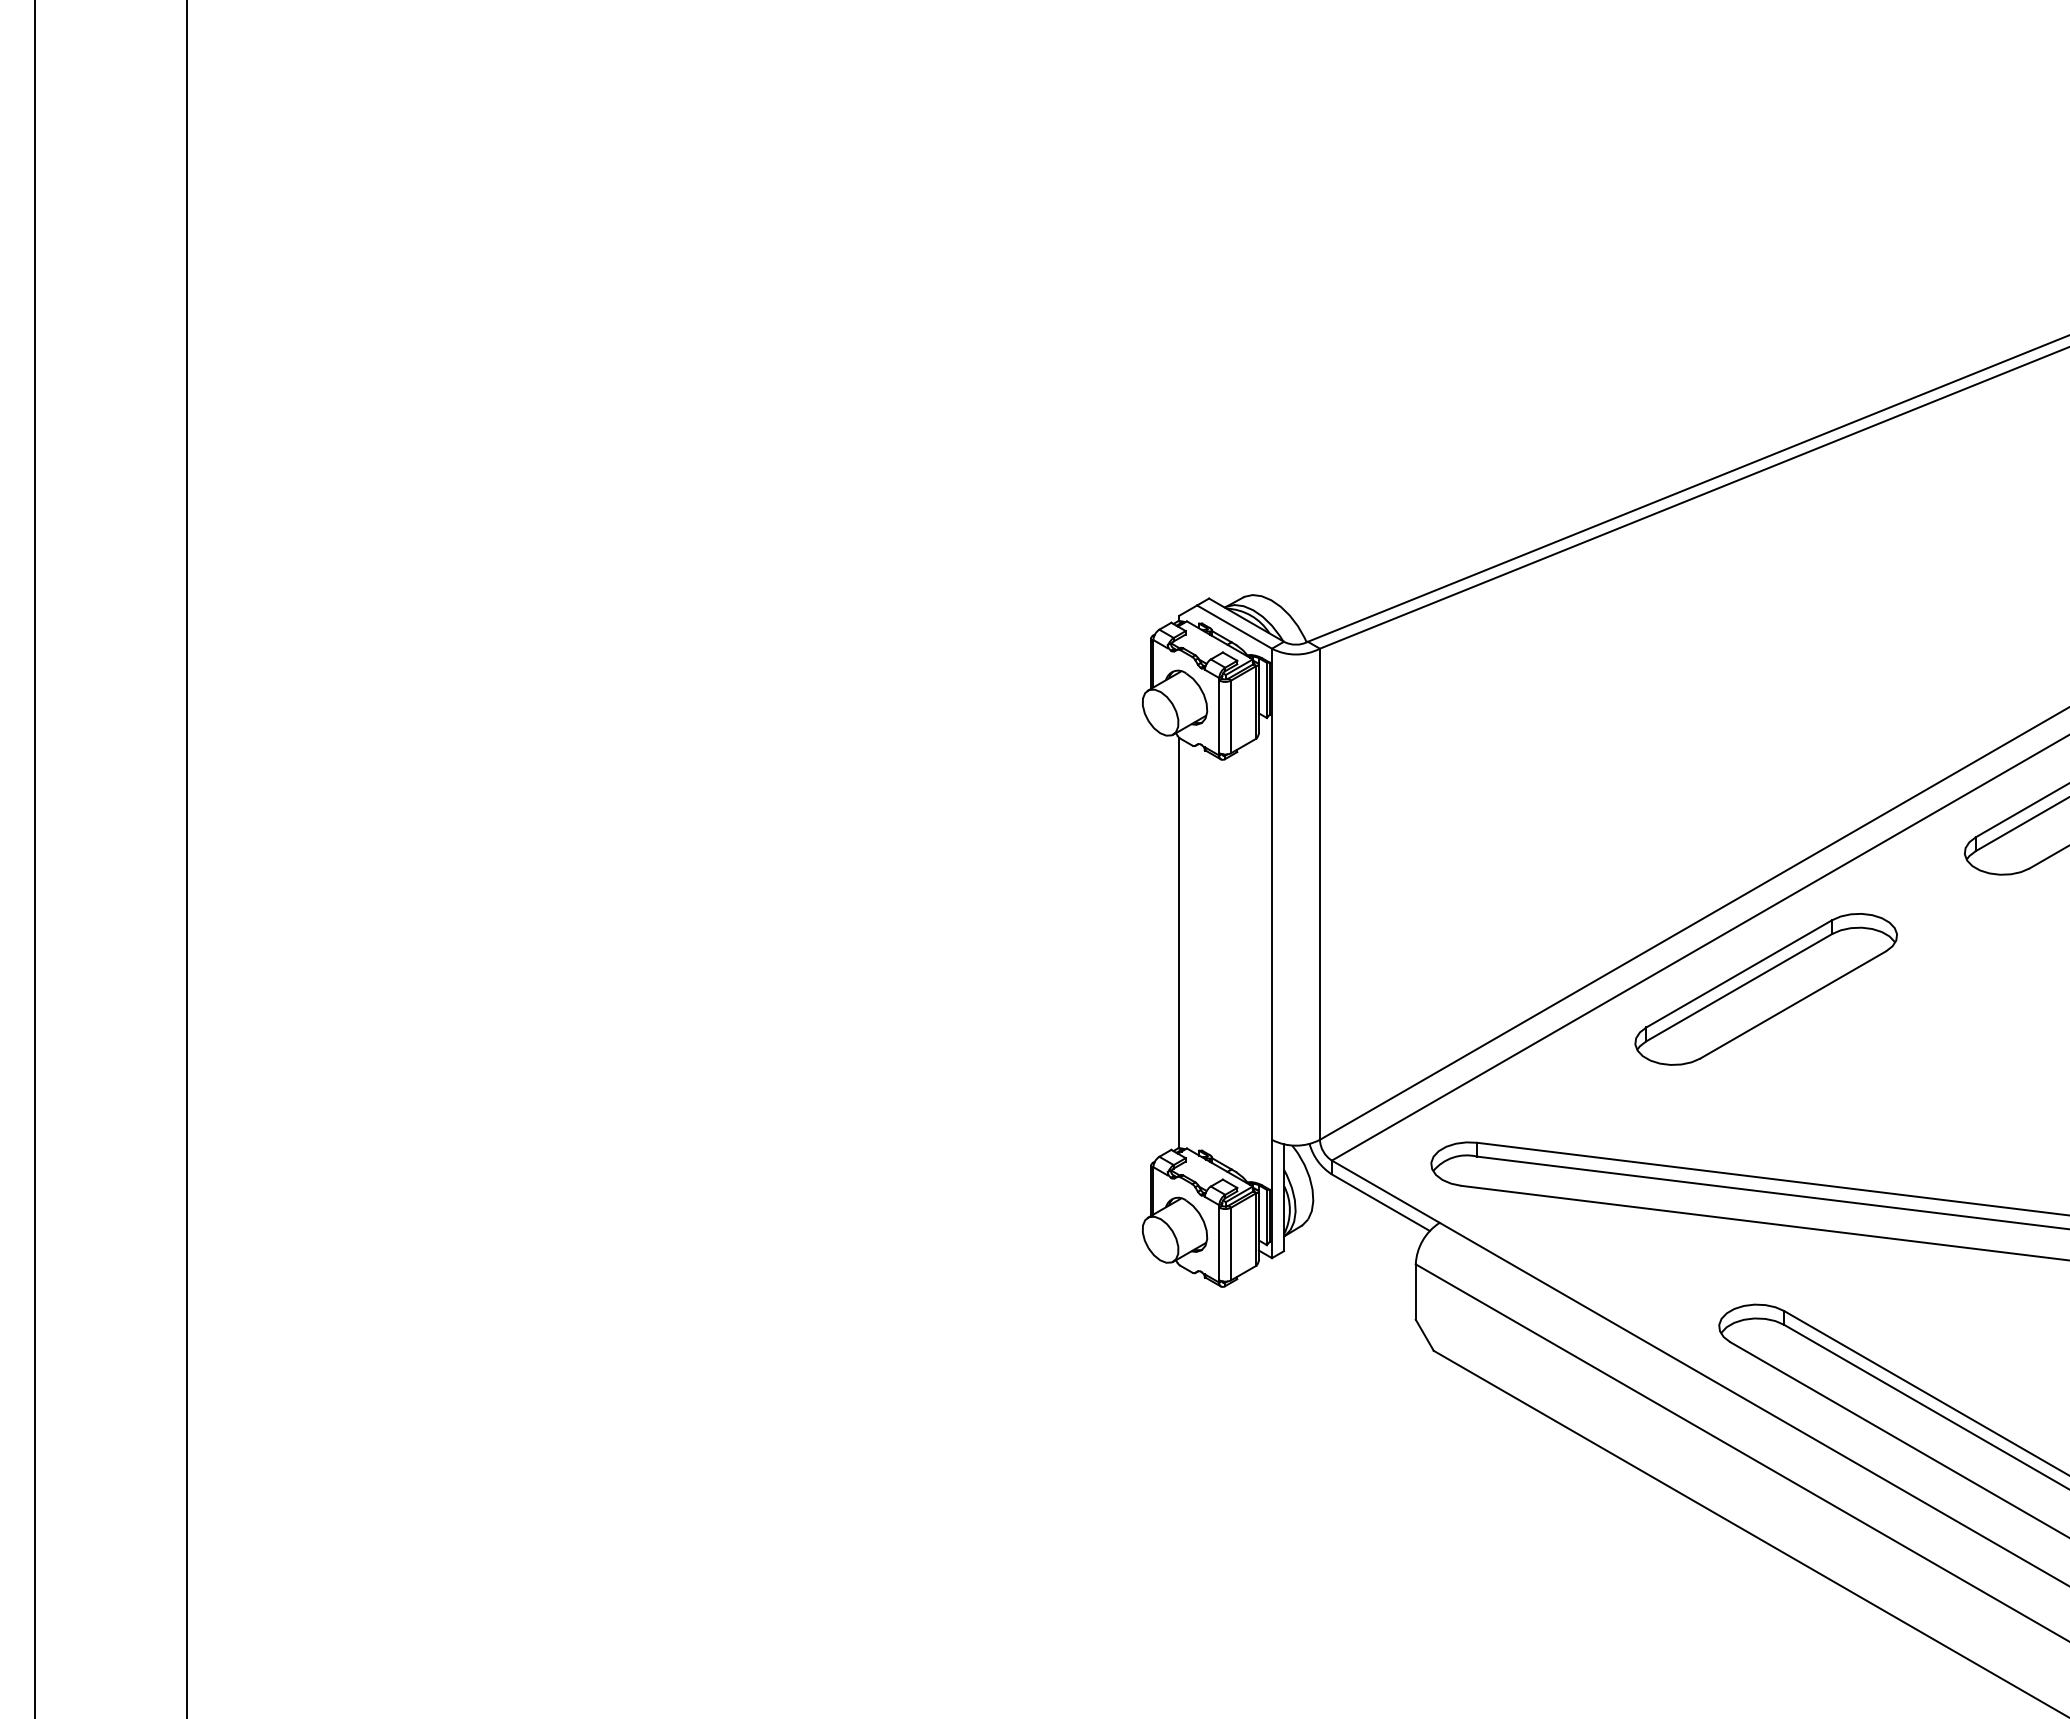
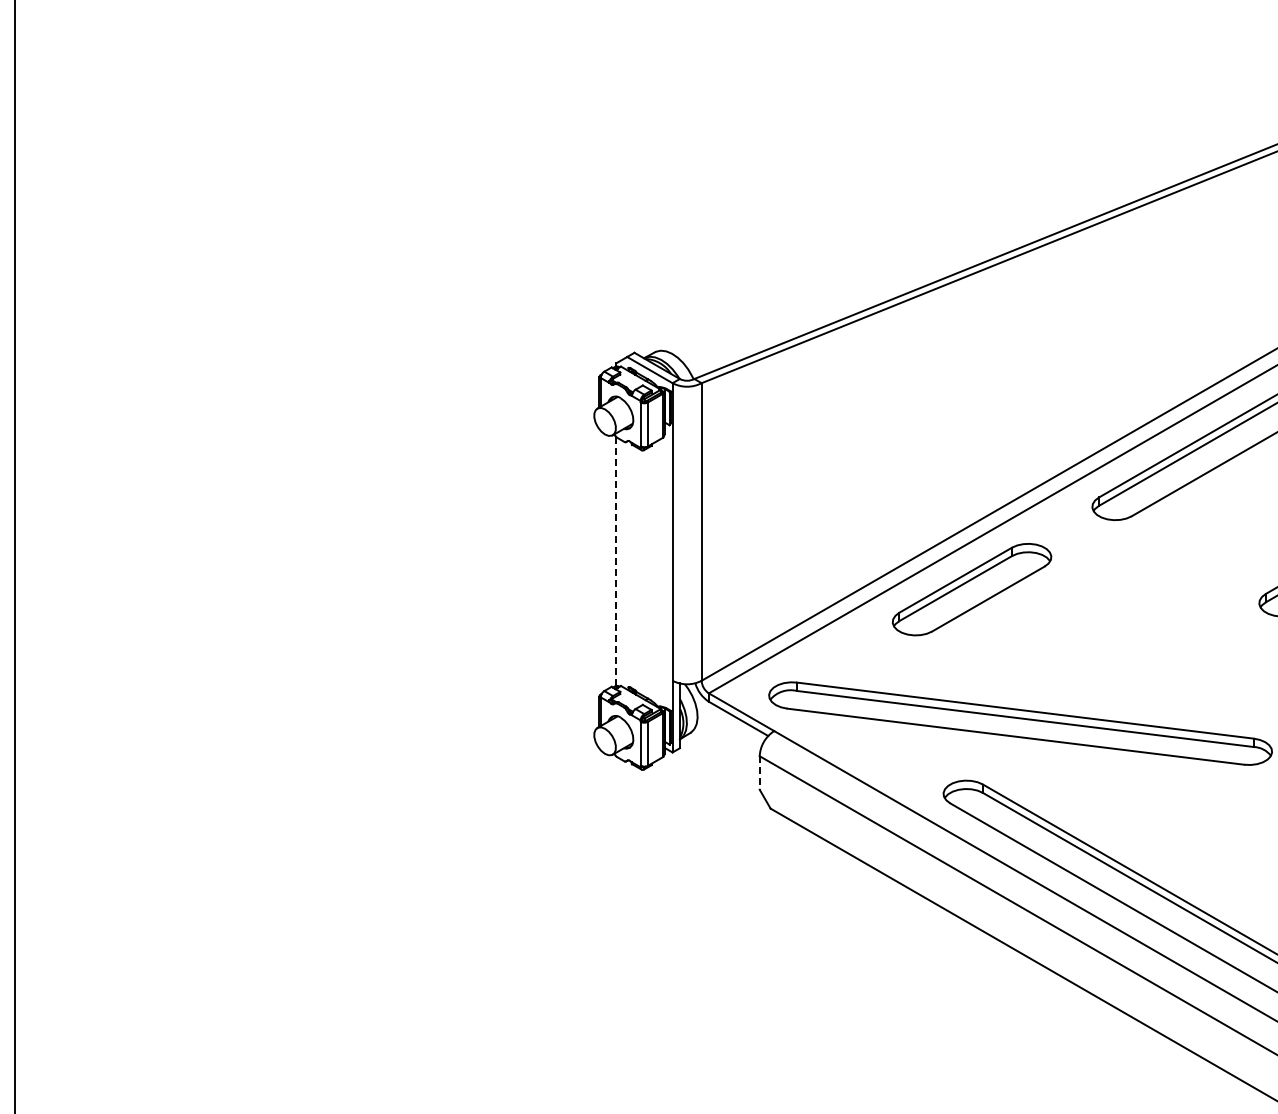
line: (1179, 941) -> (616, 560), solid -> dashed
line: (1415, 1291) -> (759, 772), solid -> dashed

